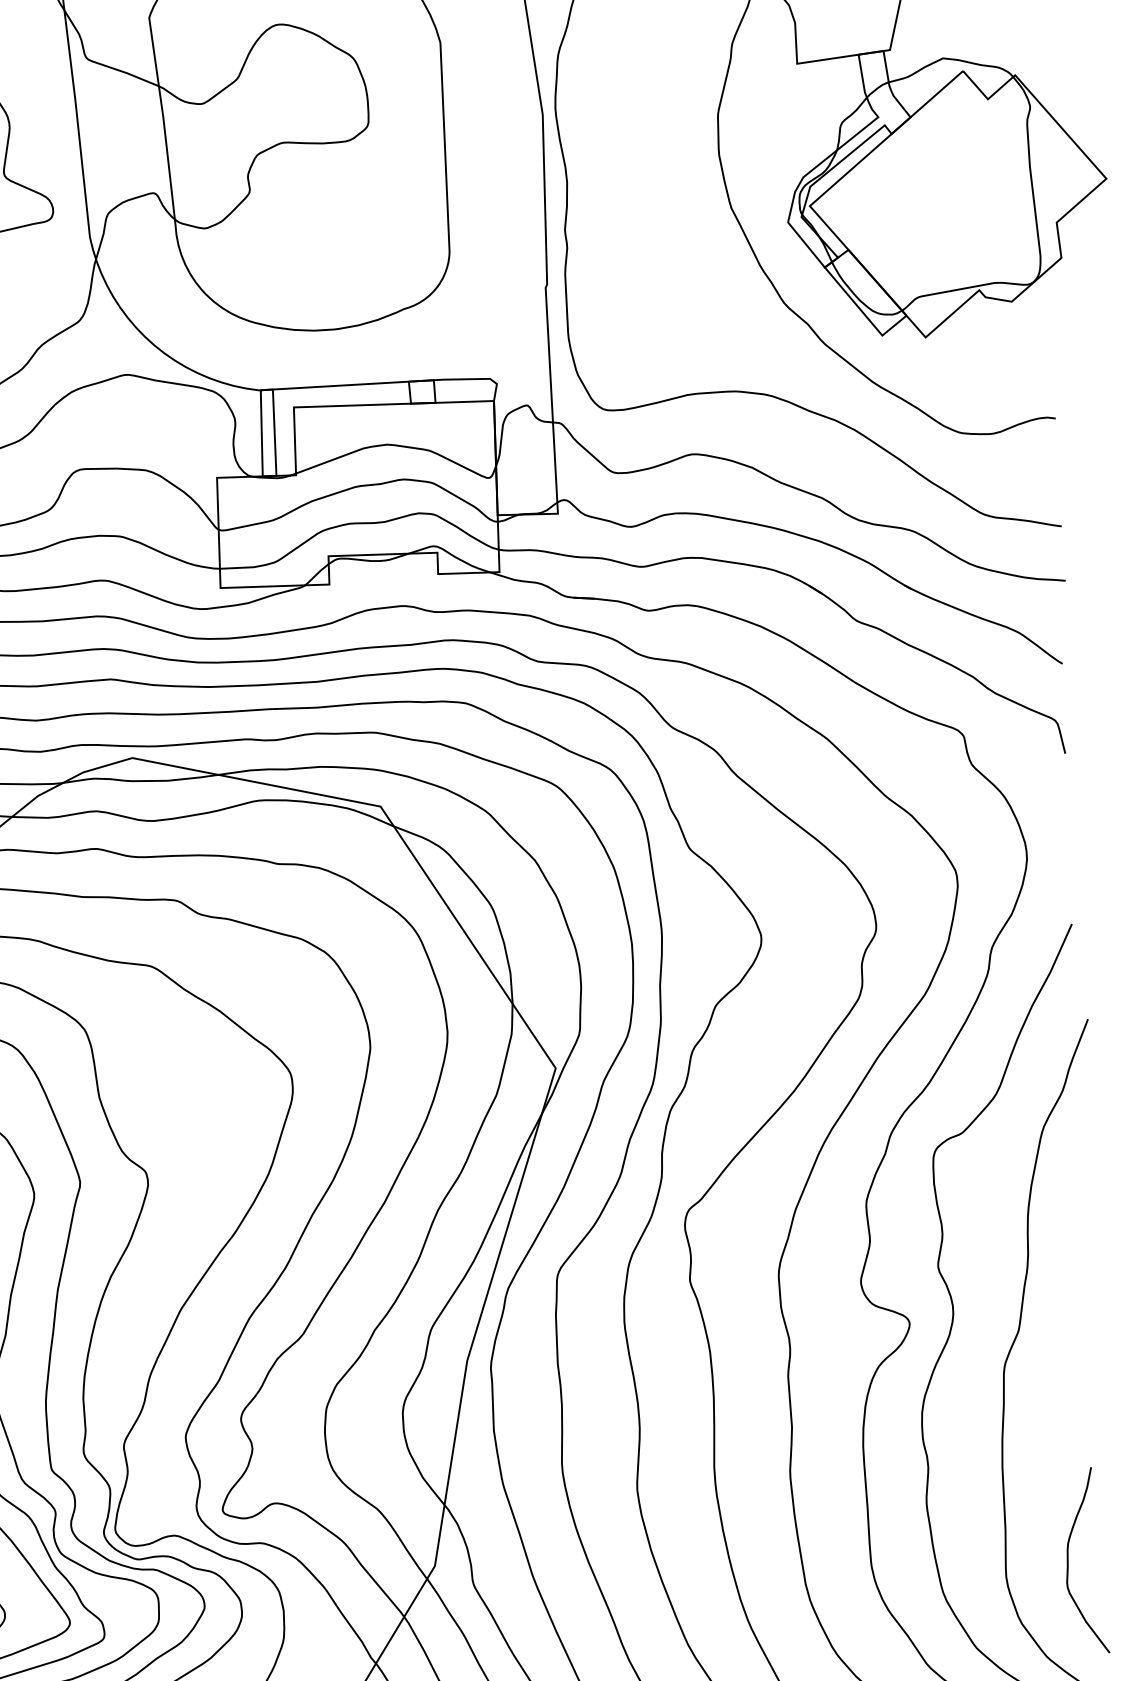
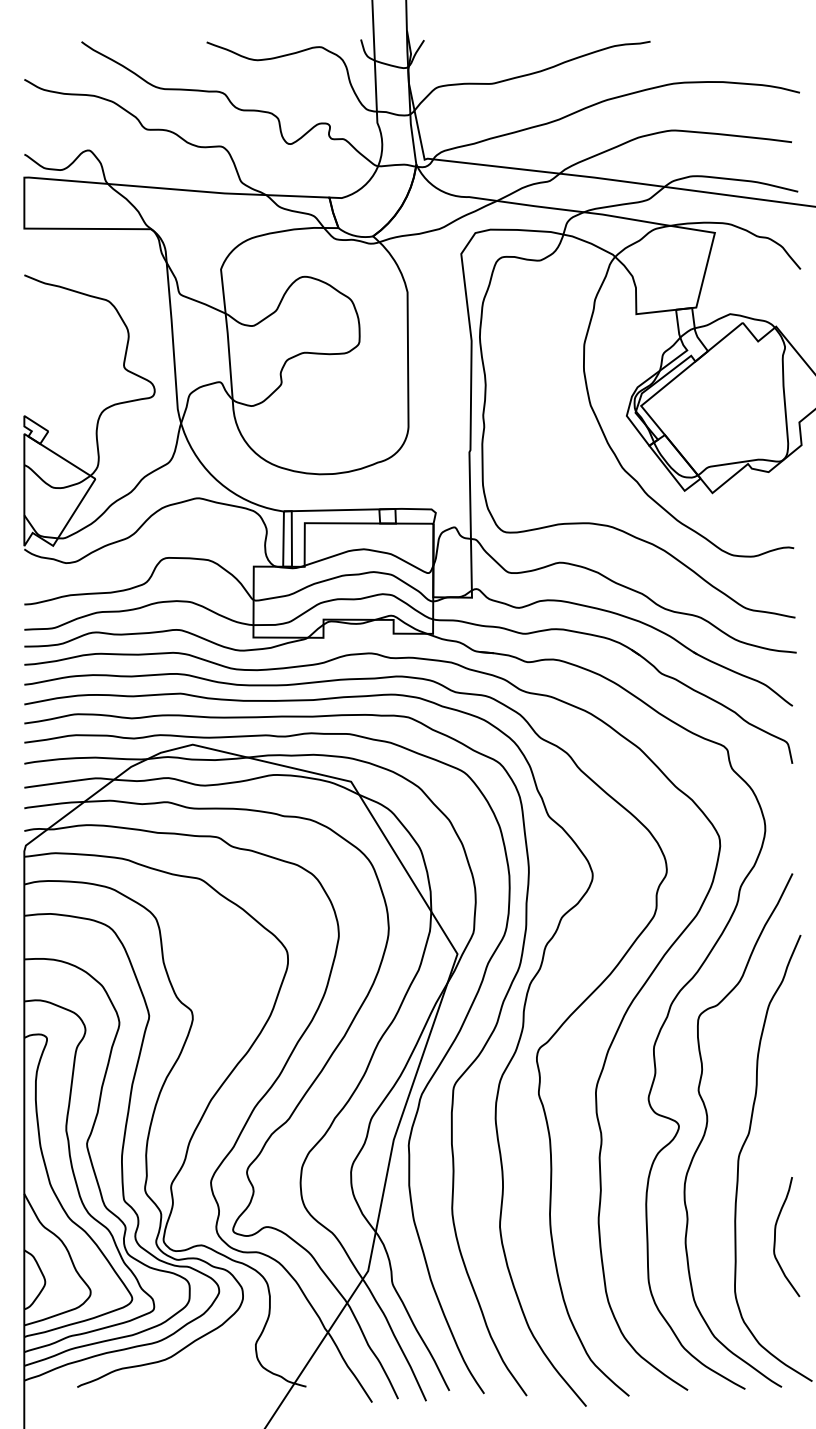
curve: (1068, 1562) -> (775, 1237), moved

